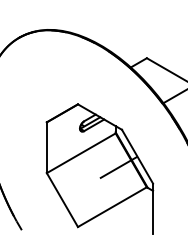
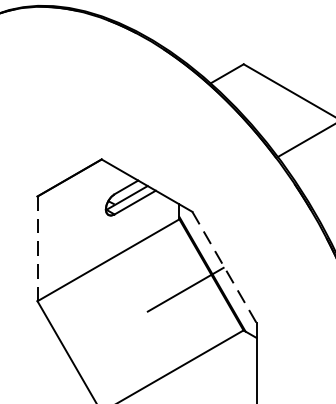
line: (46, 147) -> (36, 248), solid -> dashed
line: (137, 157) -> (224, 268), solid -> dashed

